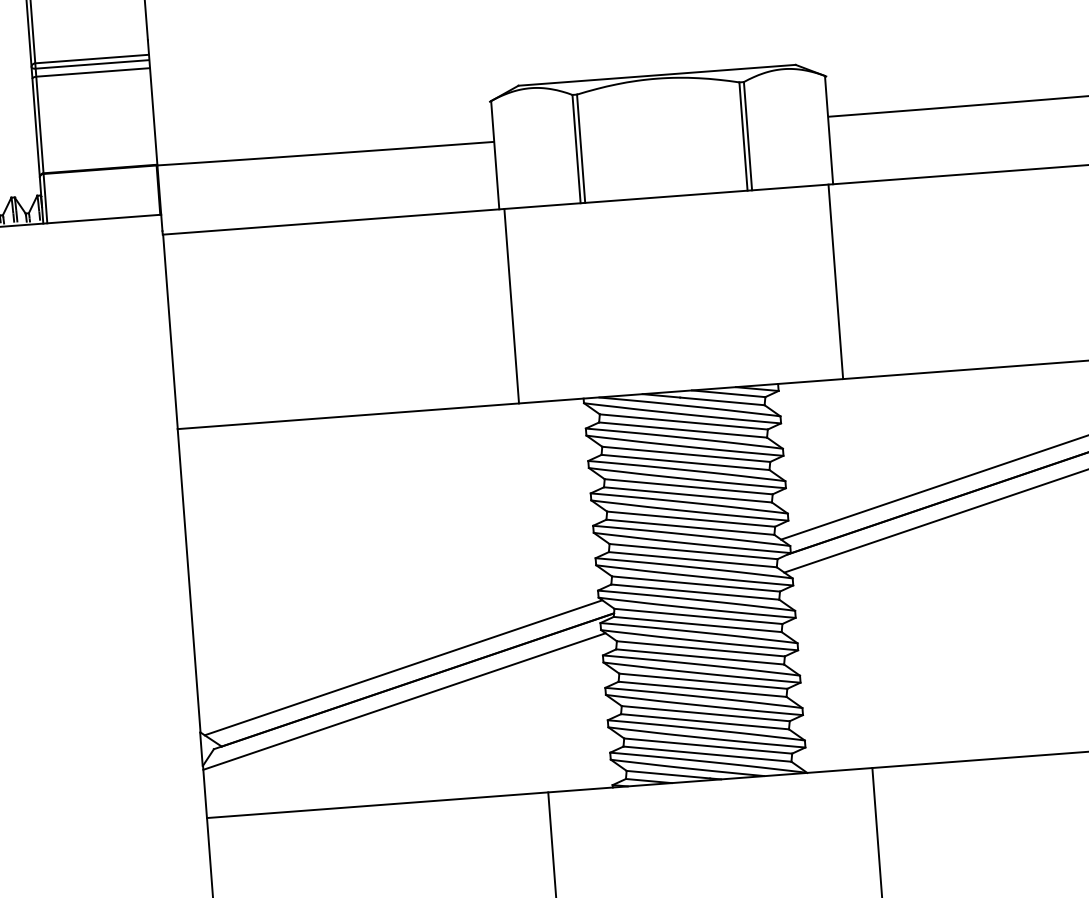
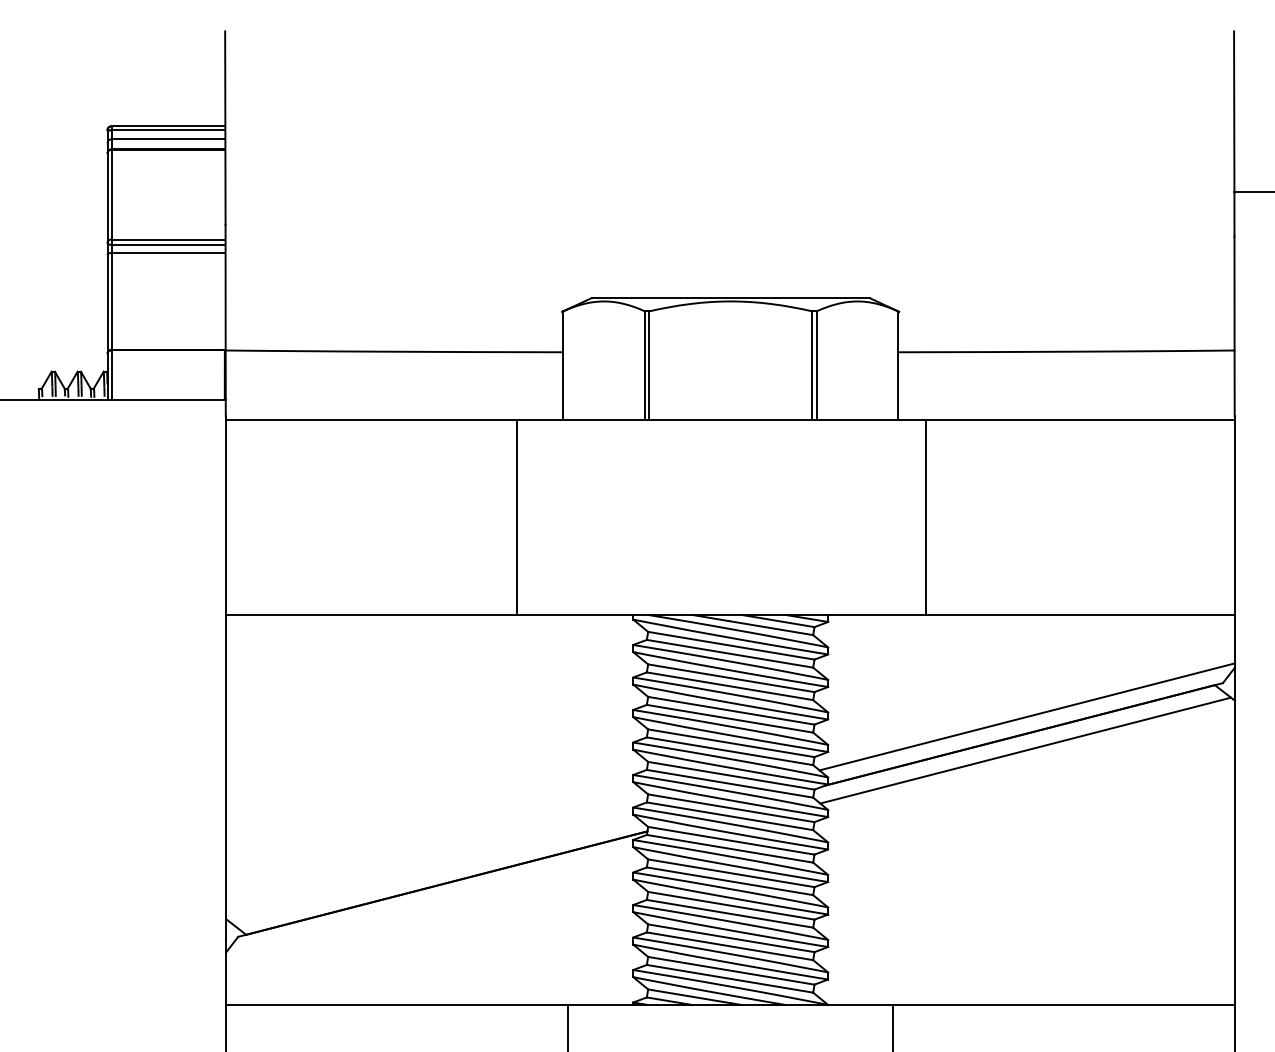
line: (835, 280) -> (926, 516), moved
line: (511, 305) -> (517, 516), moved
line: (403, 667) -> (433, 869), removed
line: (404, 701) -> (431, 903), removed

